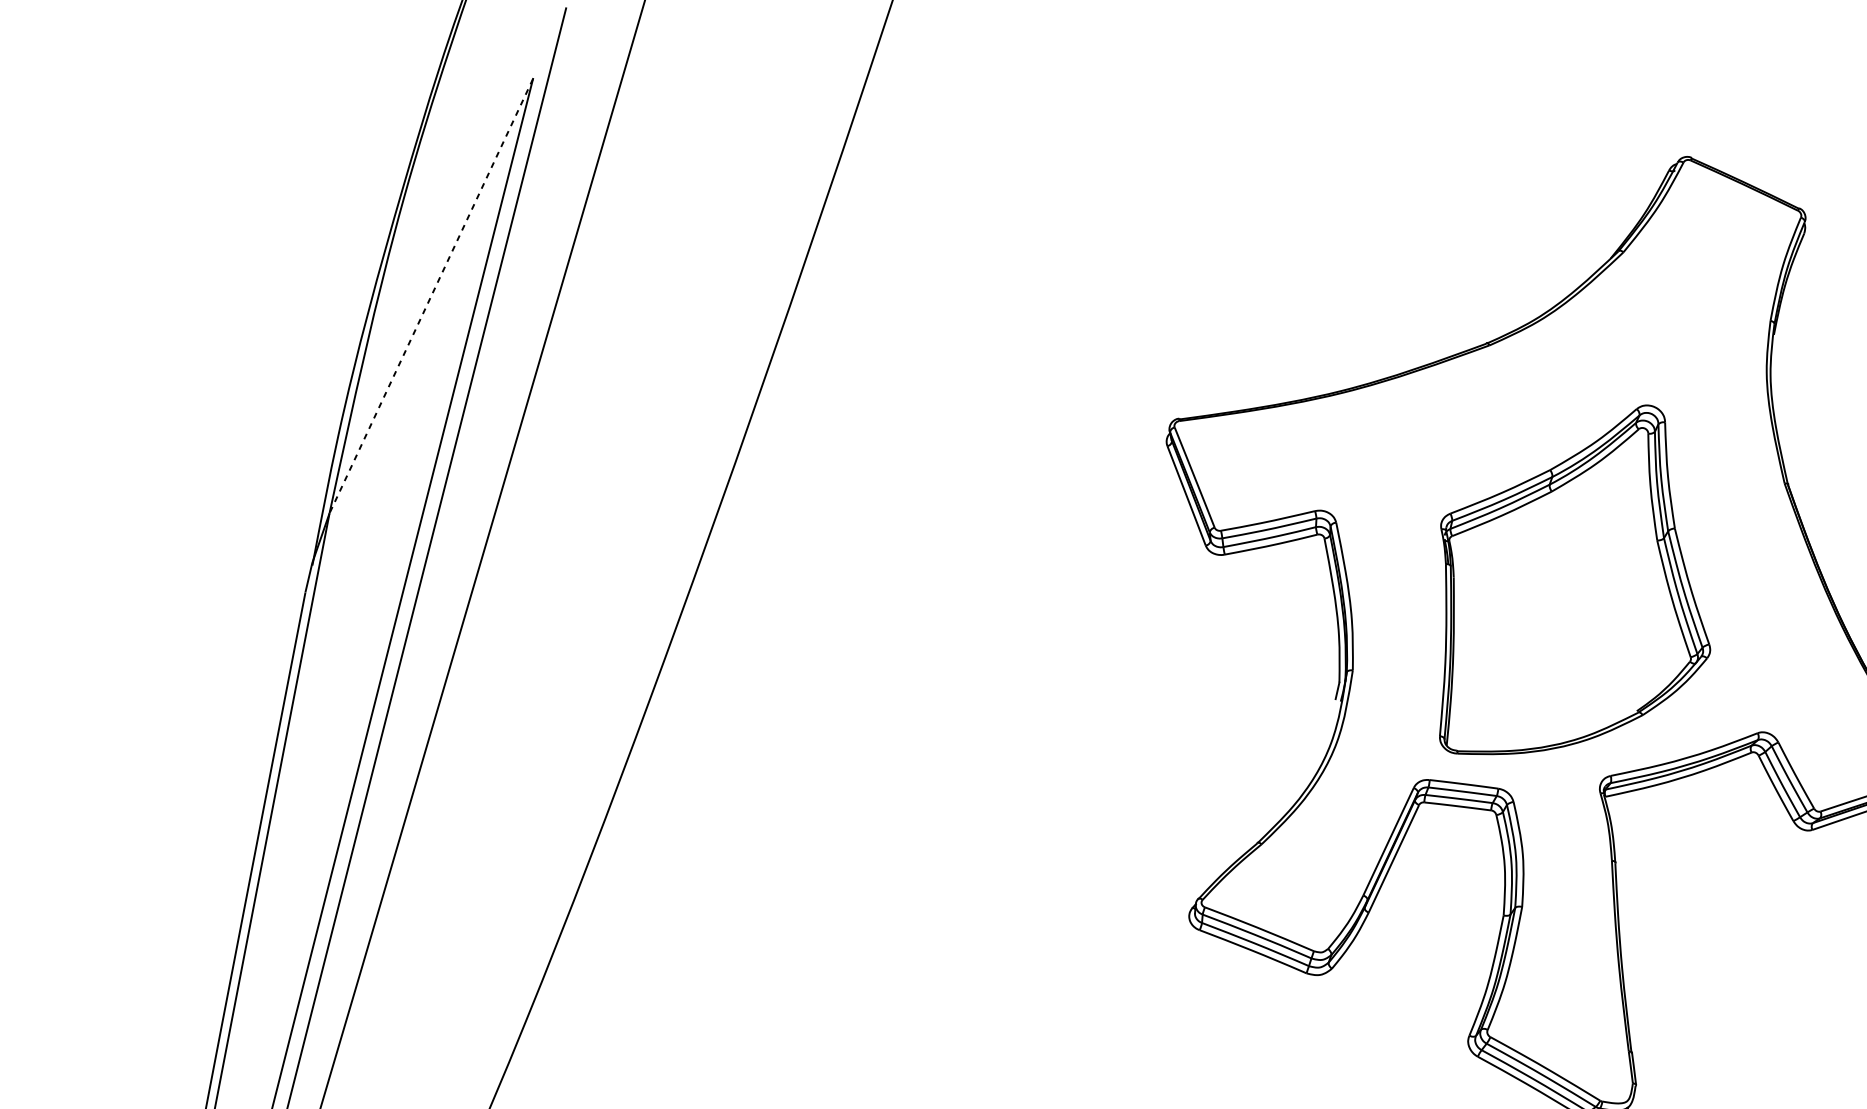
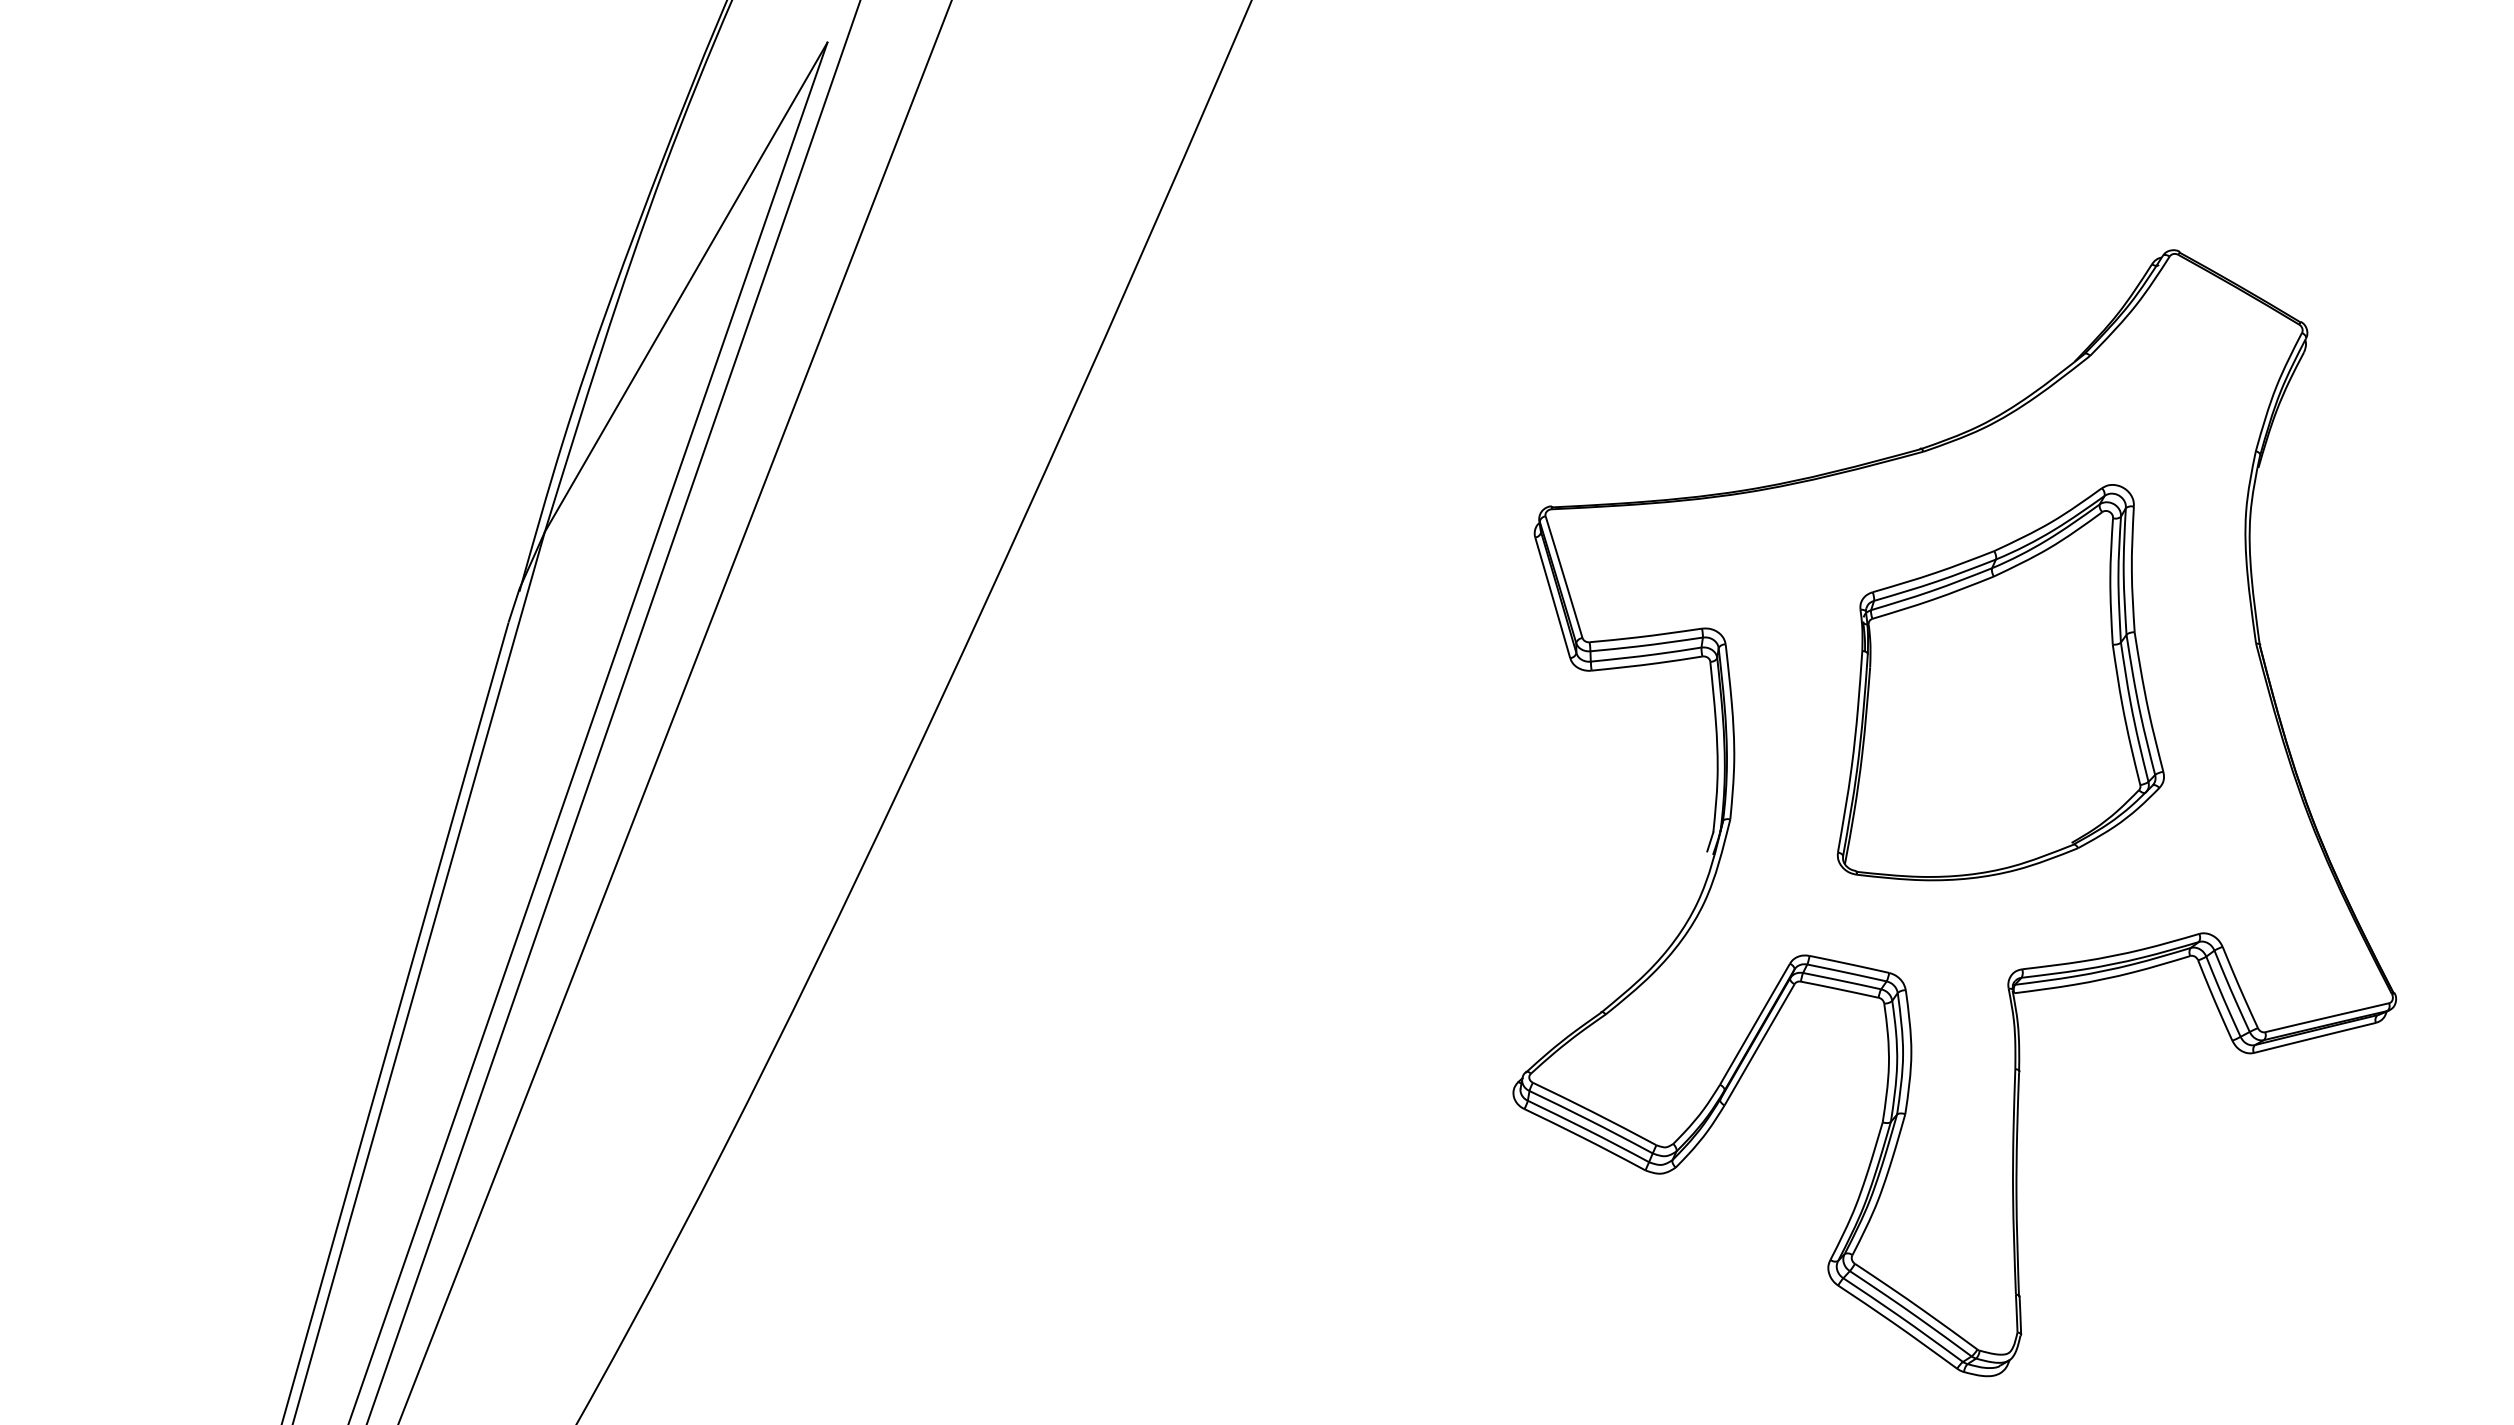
line: (431, 296) -> (686, 287), dashed -> solid
part: (1565, 580) -> (2000, 682), moved

